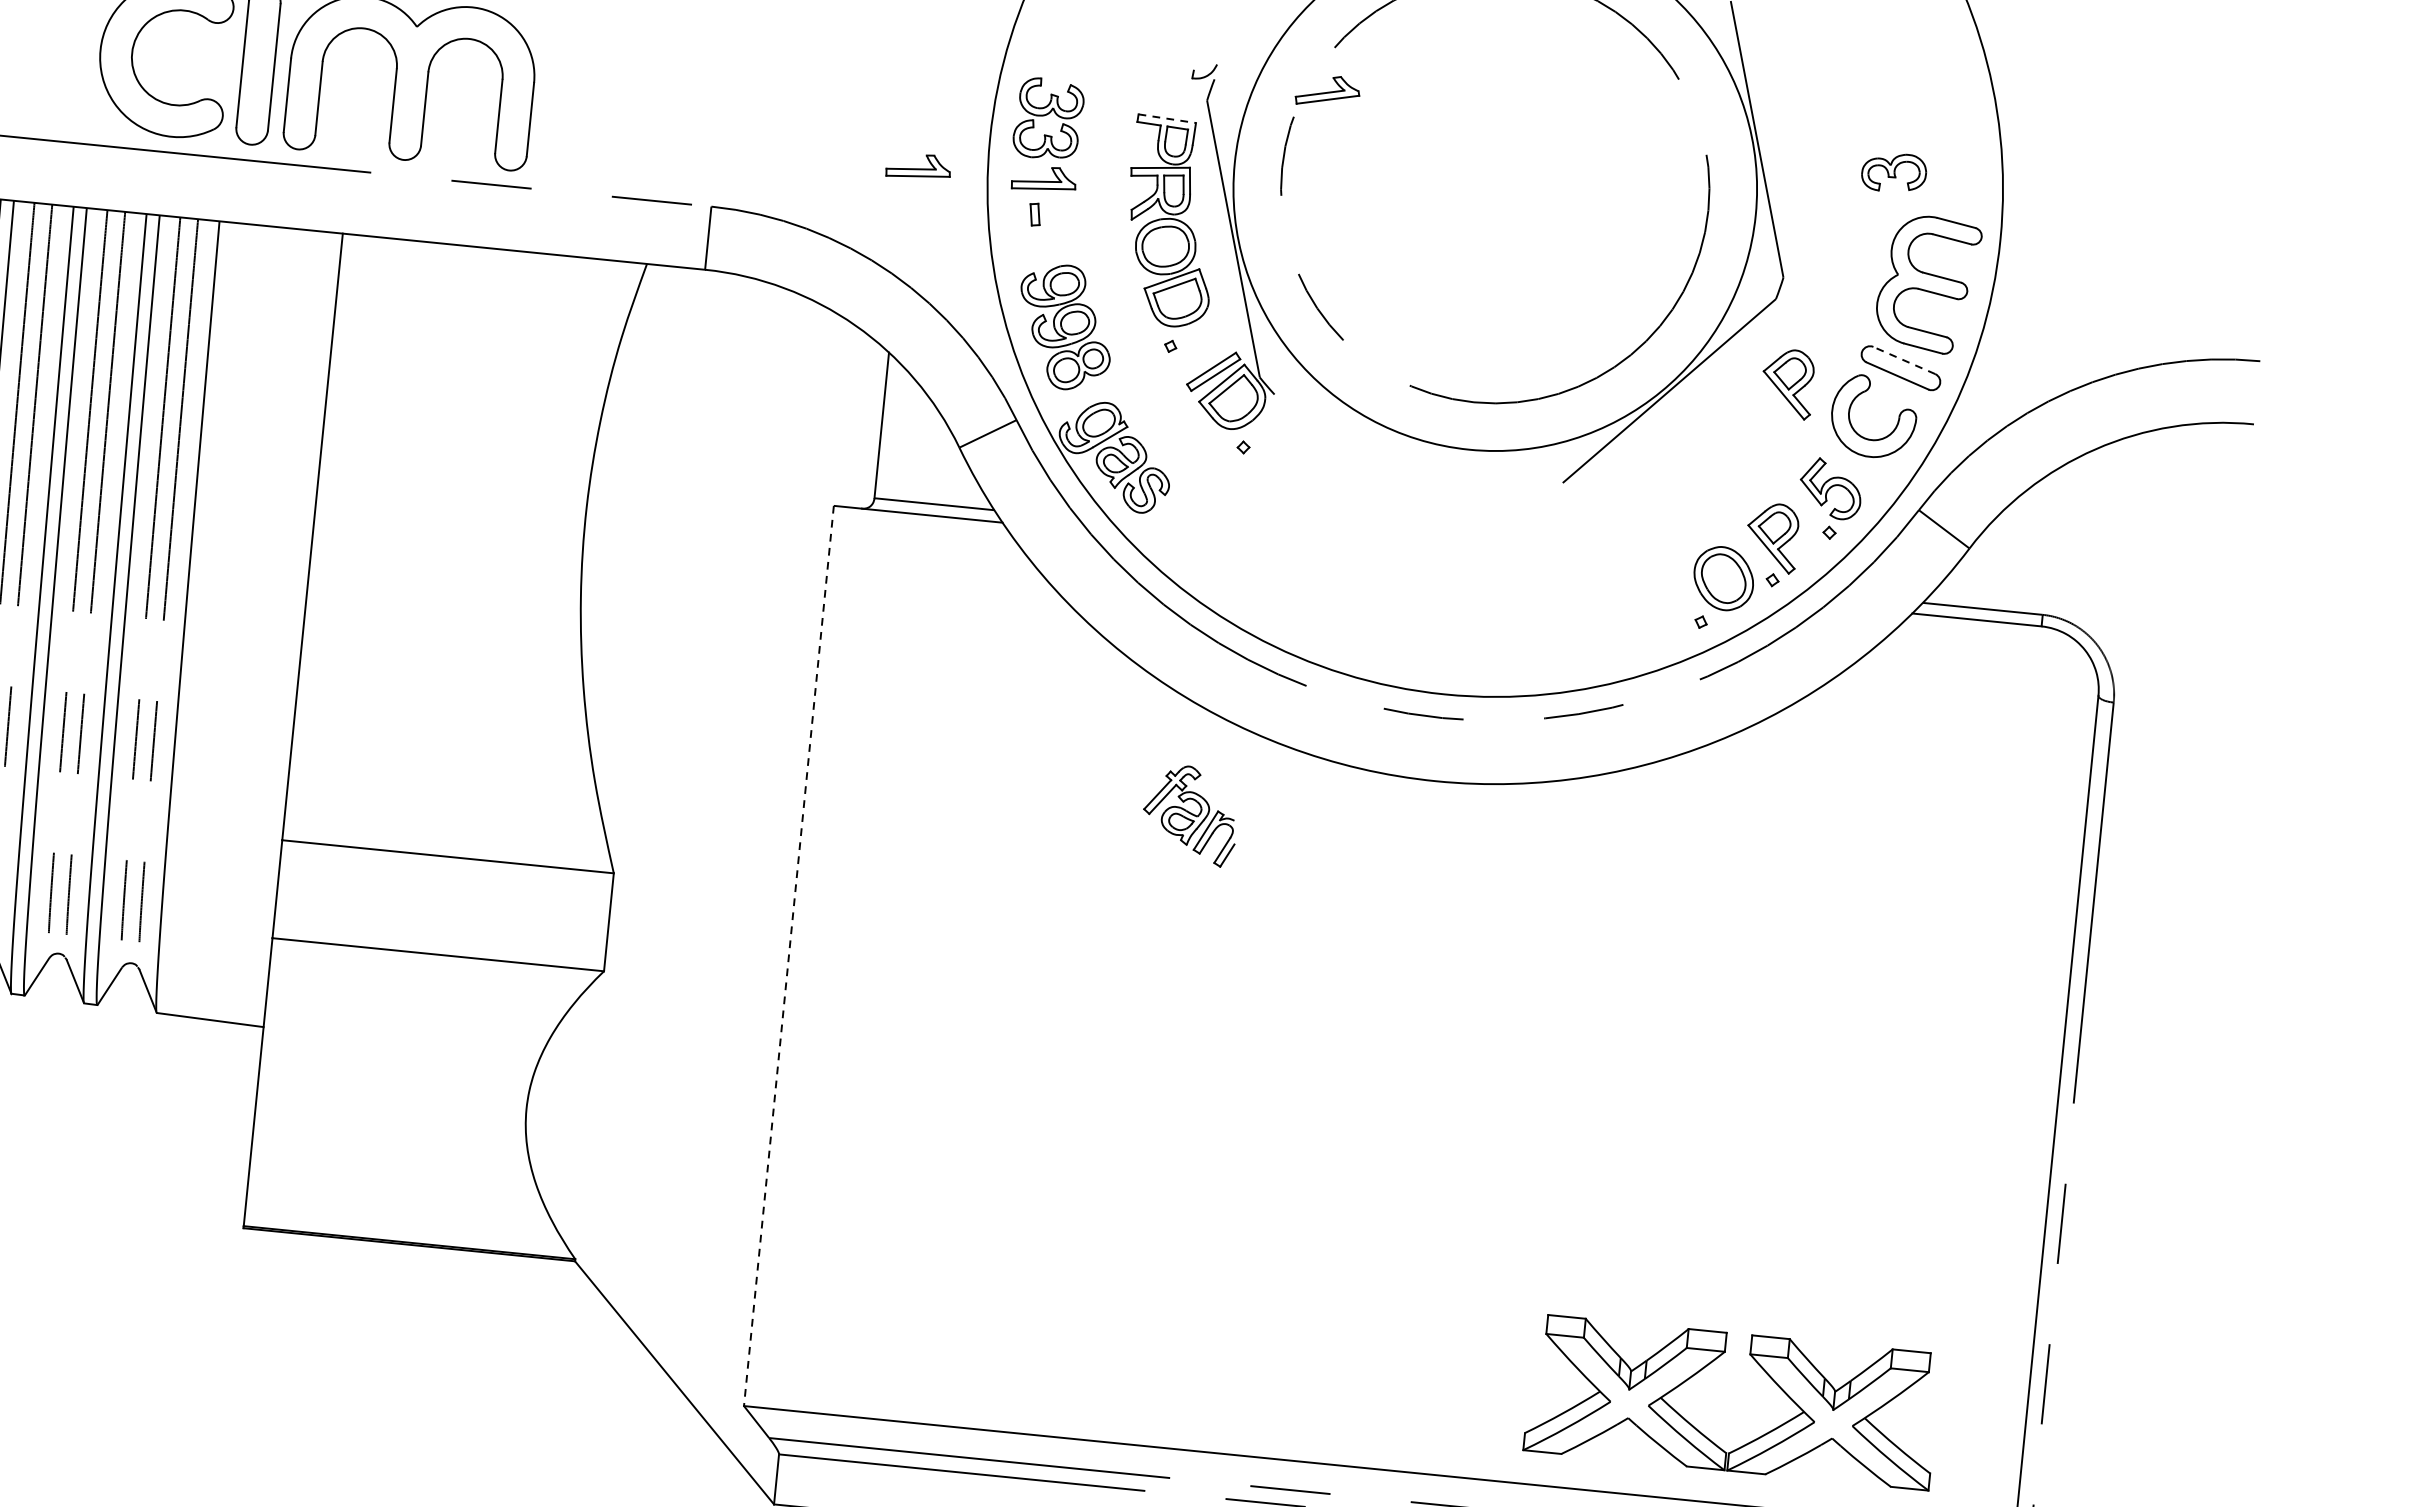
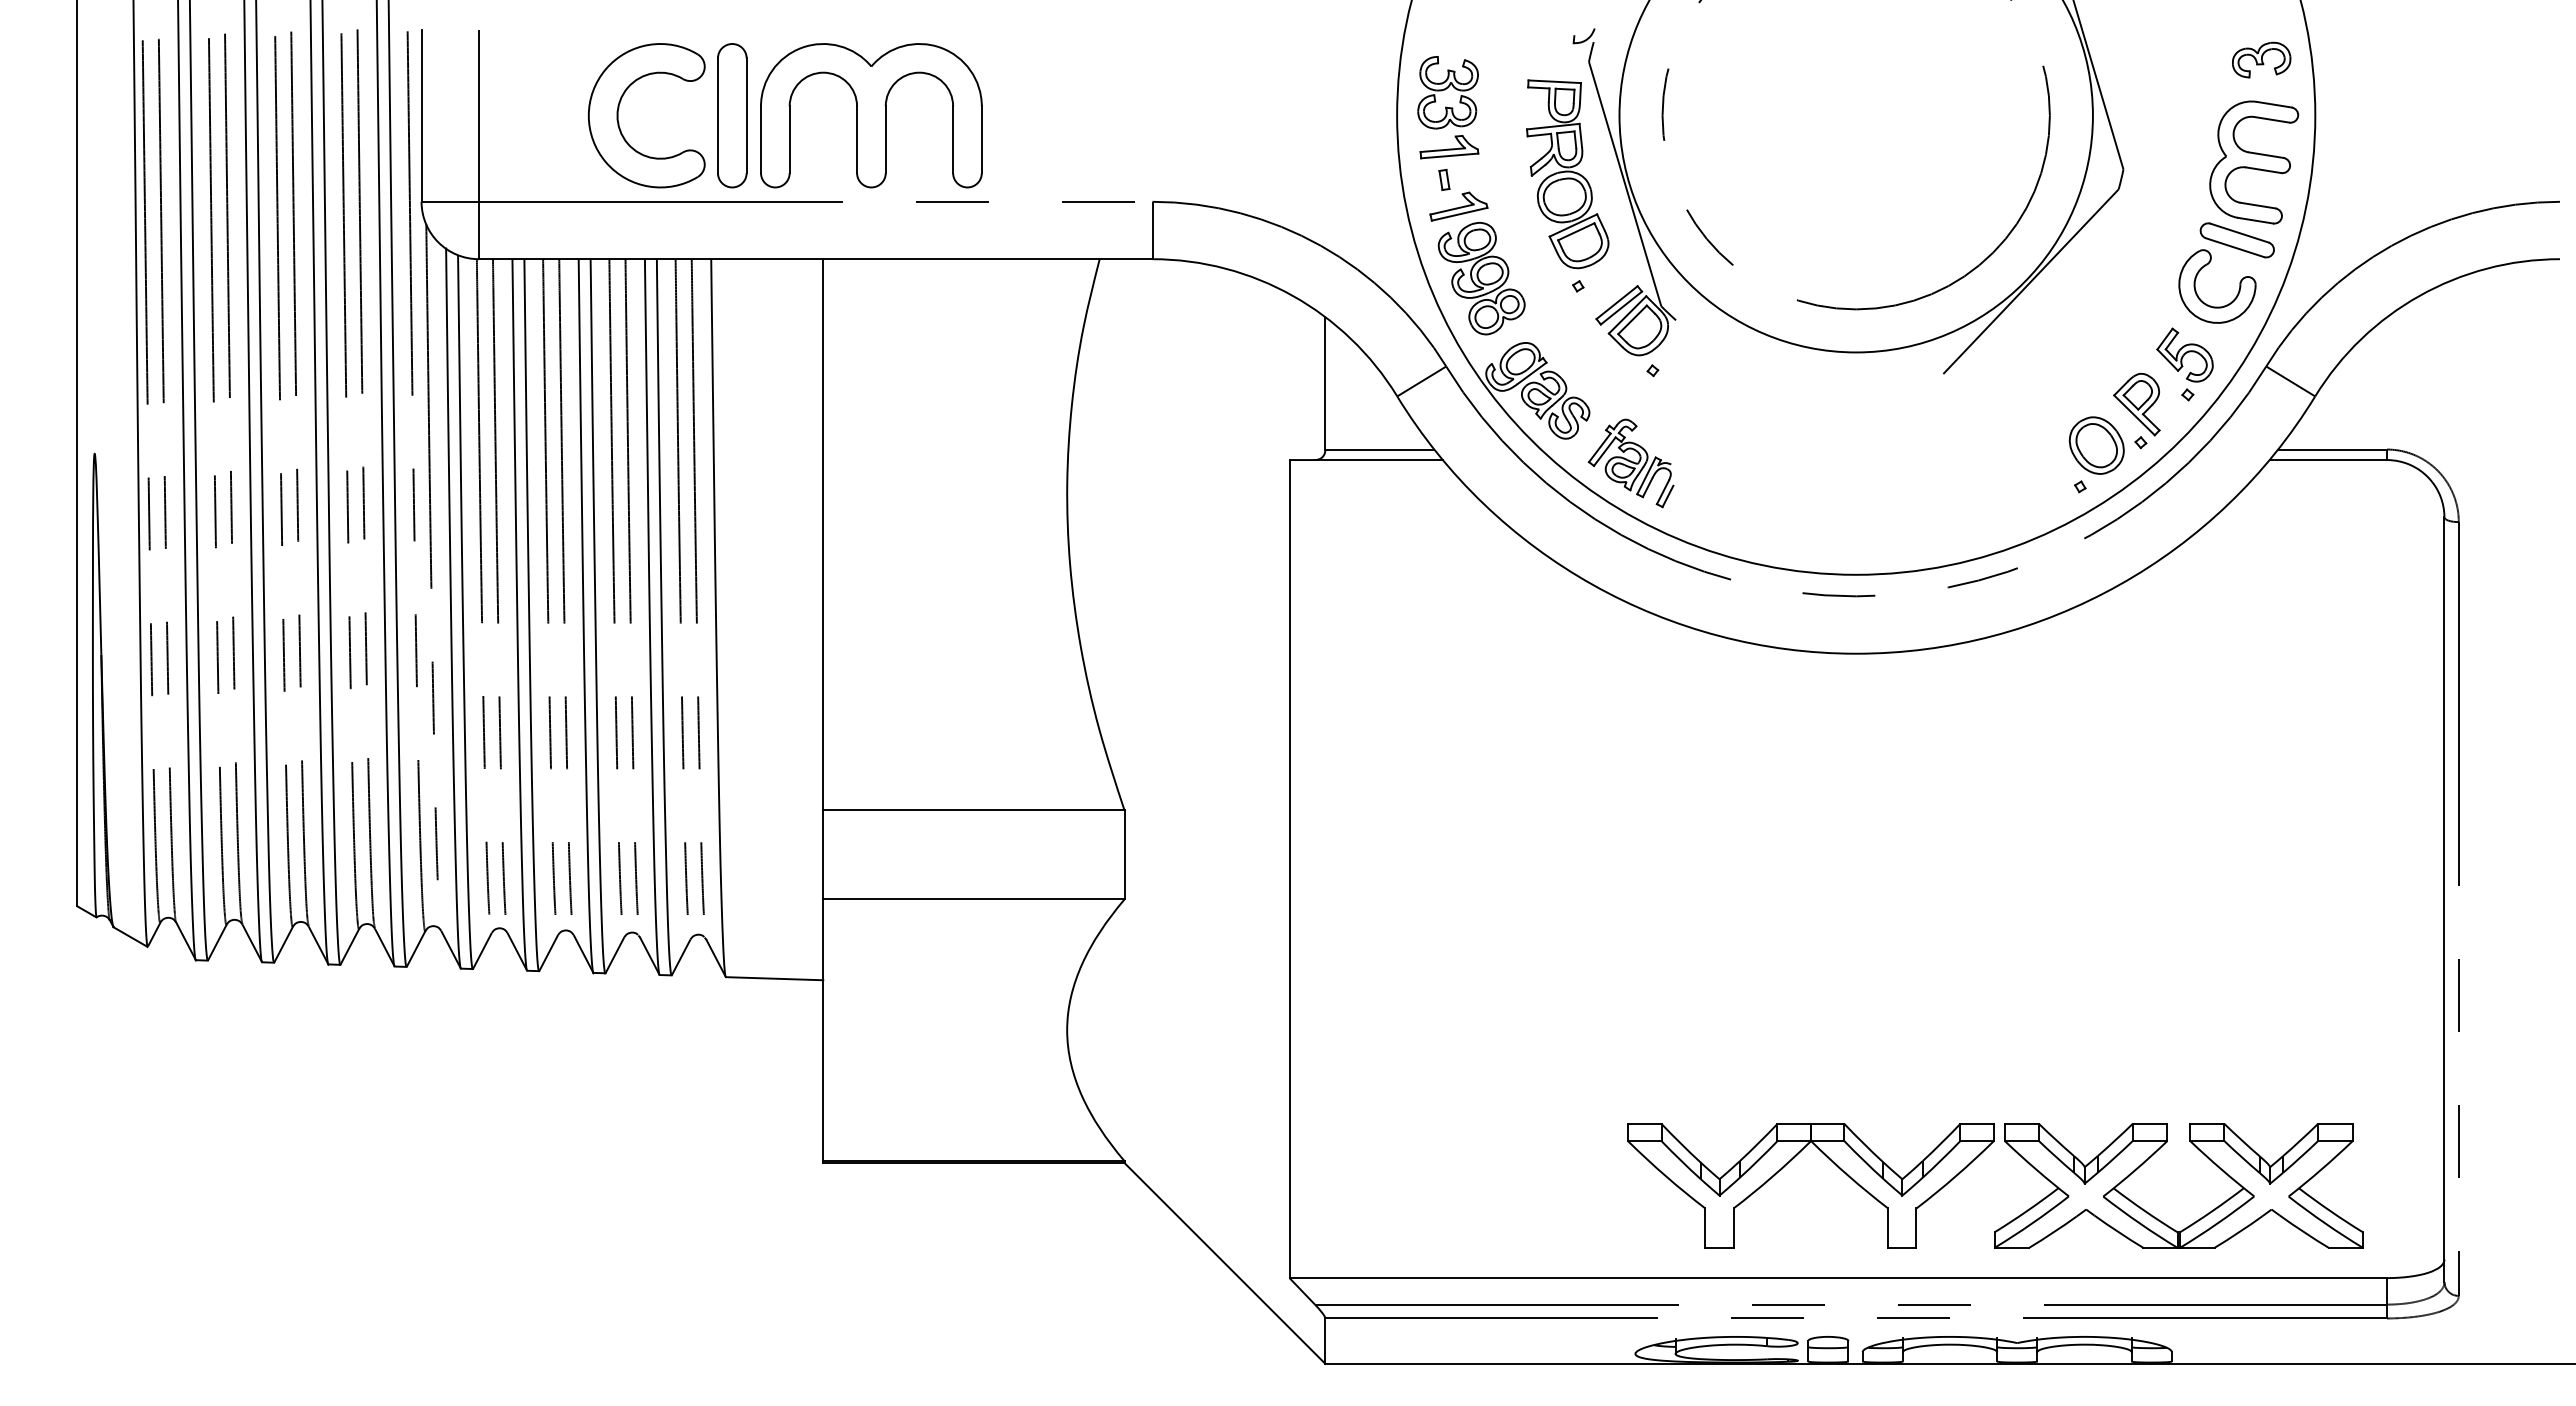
part: (1327, 91) -> (1458, 206), moved
line: (1168, 118) -> (1555, 81), dashed -> solid
part: (918, 166) -> (1335, 147), removed
part: (1894, 172) -> (2261, 59), moved
line: (1904, 360) -> (2239, 233), dashed -> solid
part: (1787, 383) -> (2136, 264), removed
part: (1189, 815) -> (1630, 463), moved
line: (788, 956) -> (1289, 869), dashed -> solid
part: (1310, 1331) -> (1792, 1160), added

